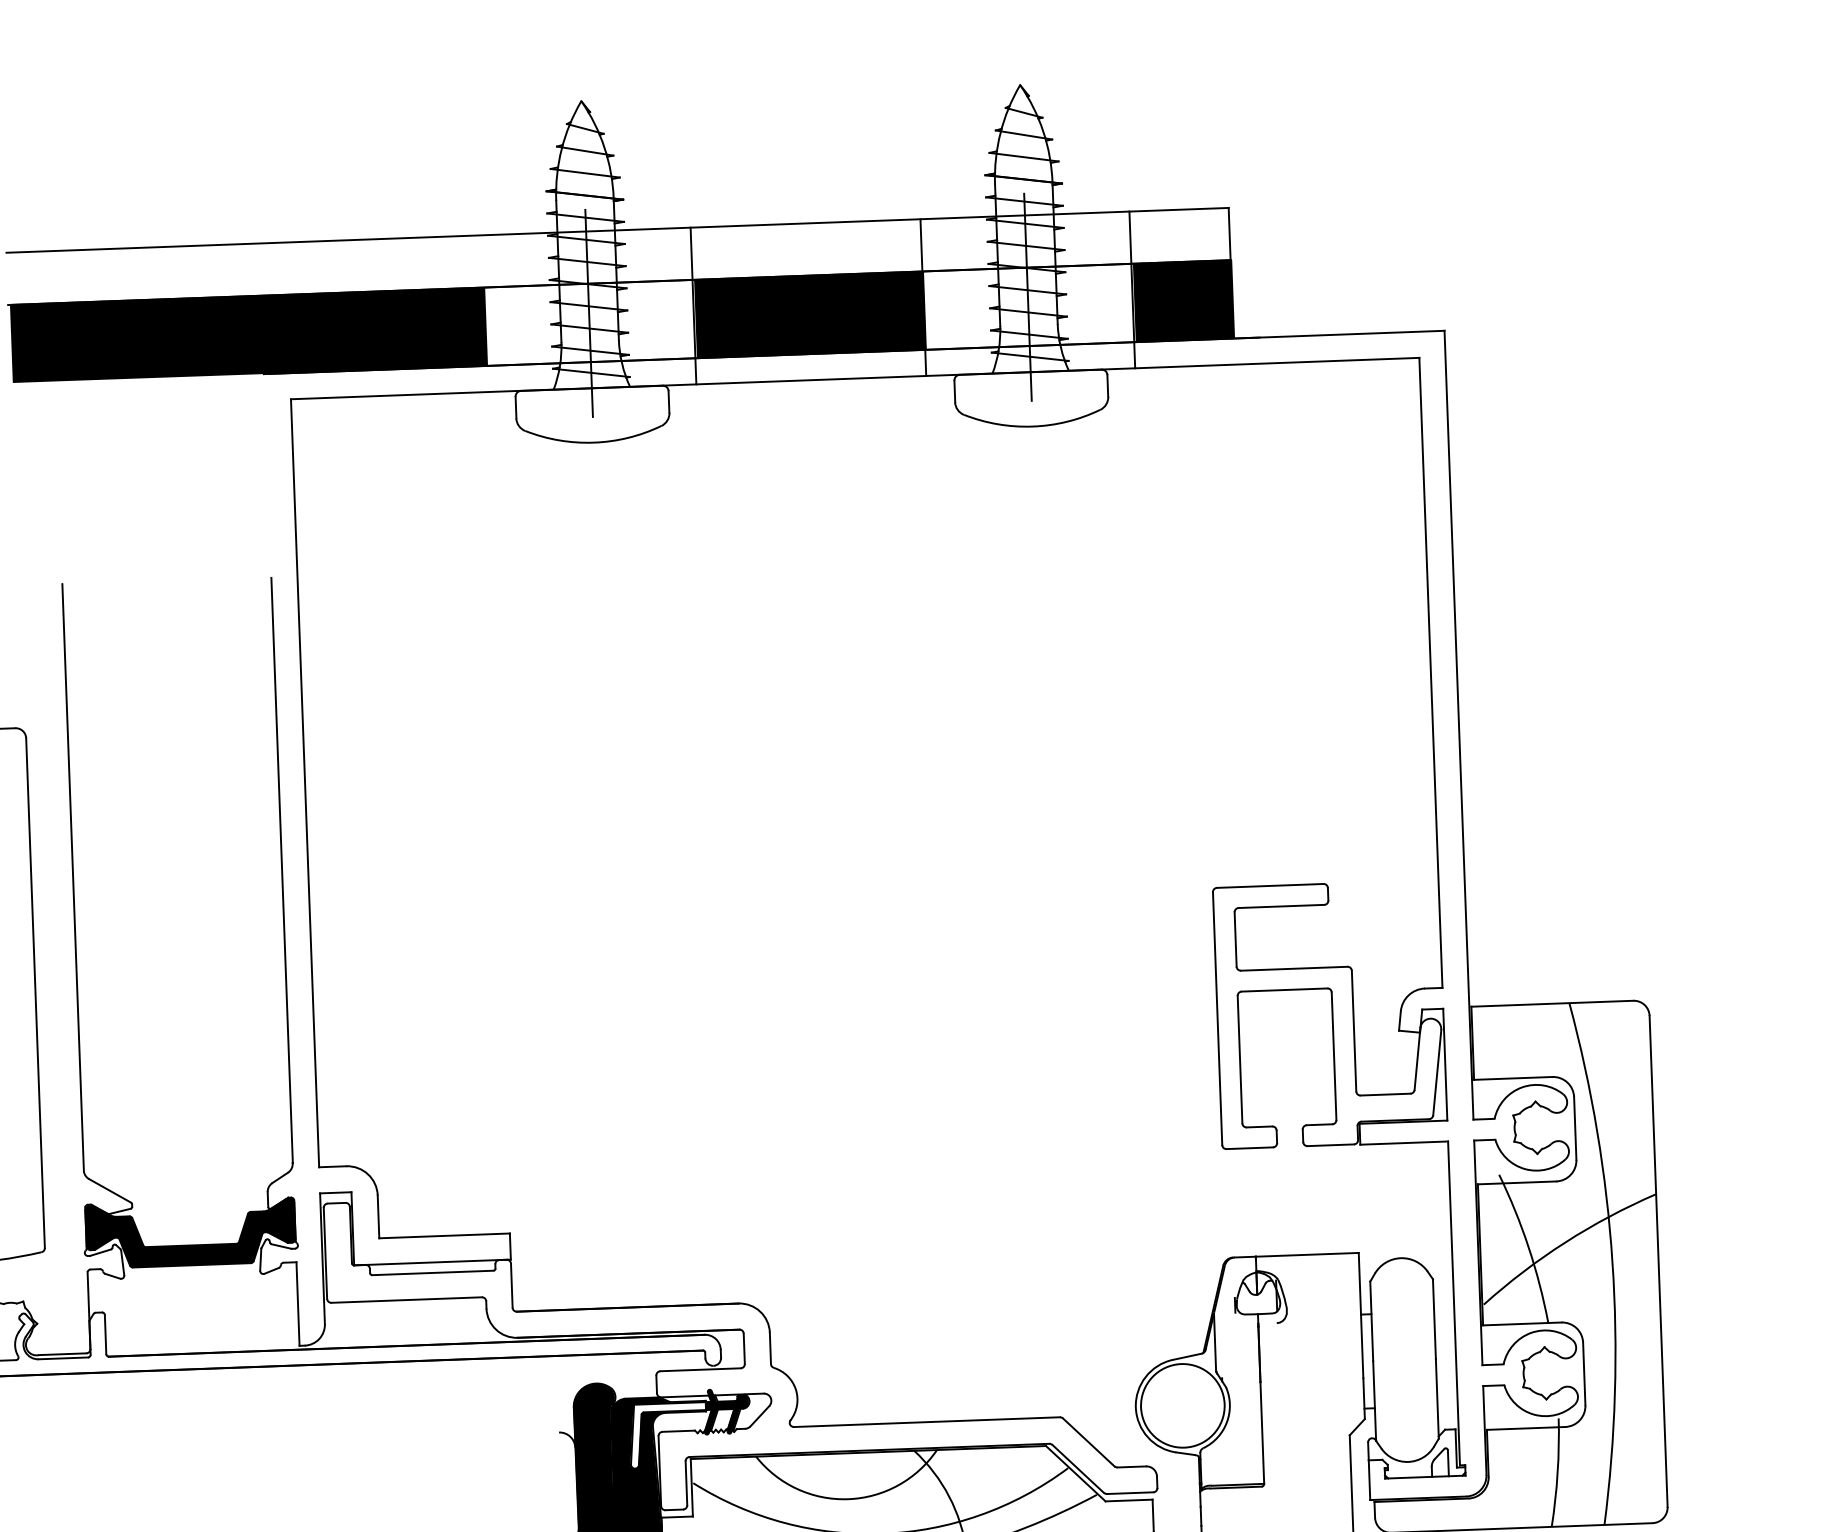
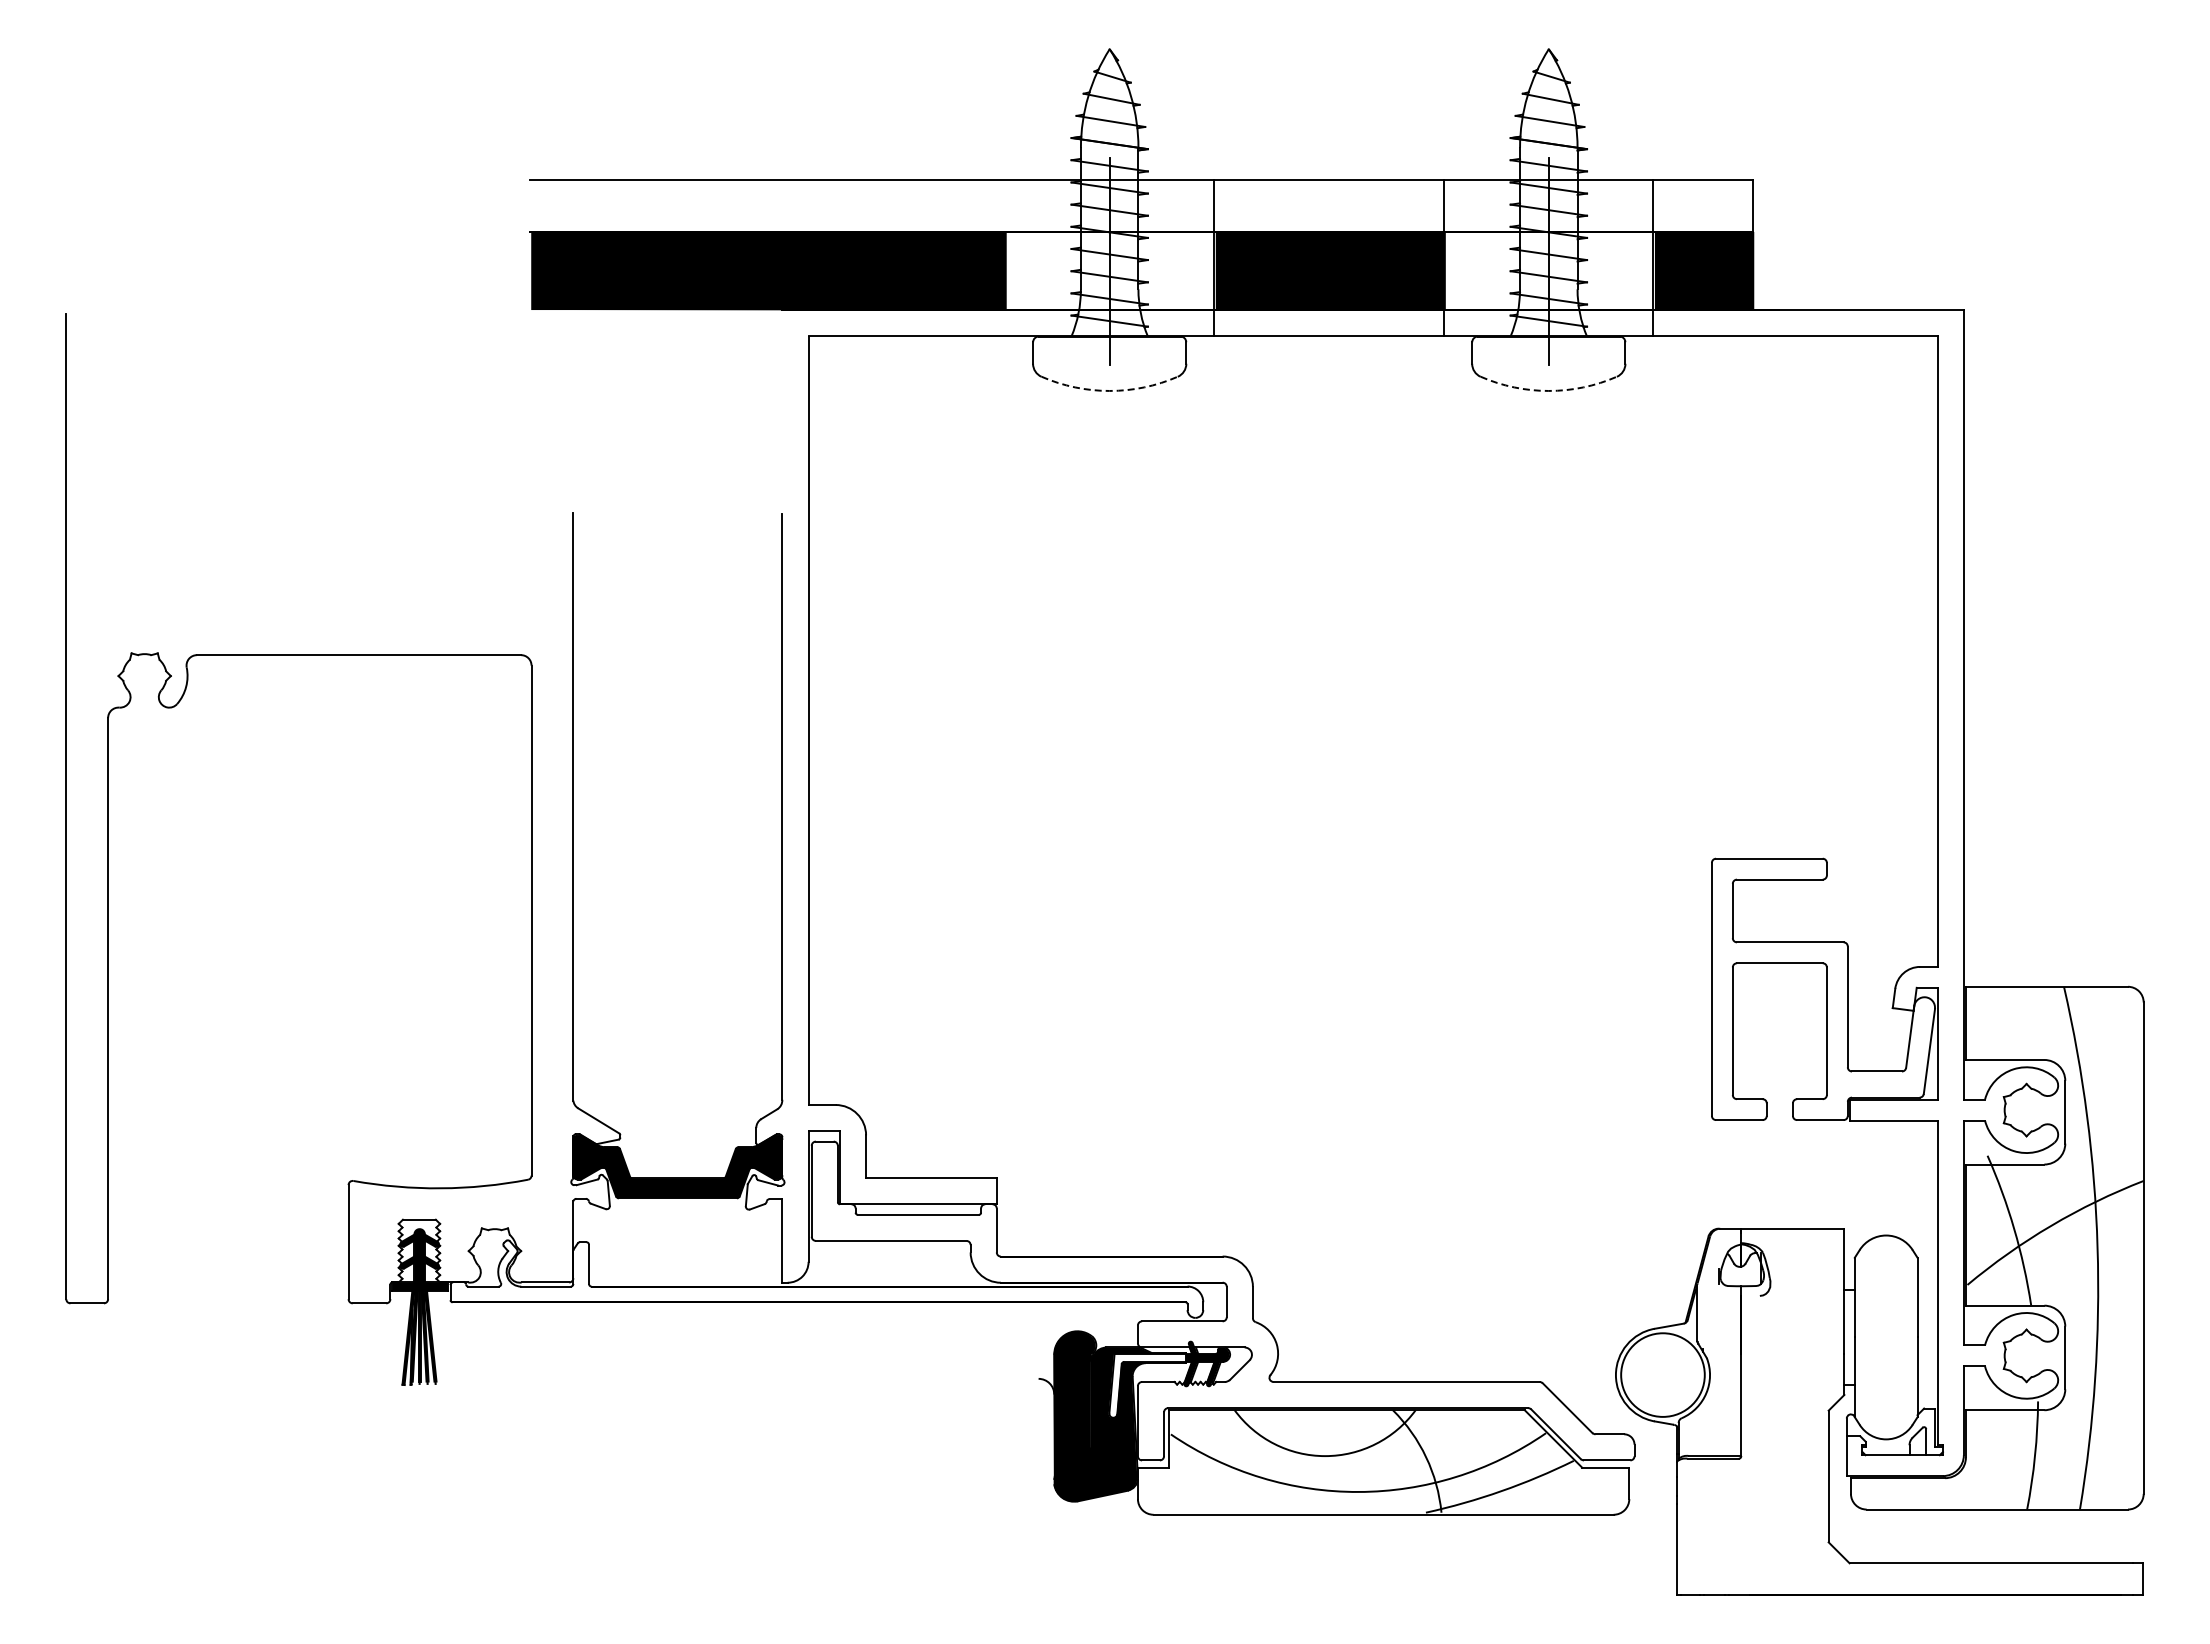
arc: (1032, 426) -> (1548, 390), solid -> dashed
arc: (593, 442) -> (1109, 390), solid -> dashed

